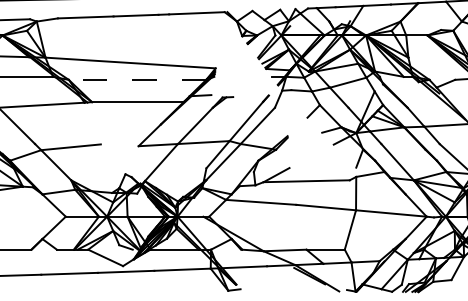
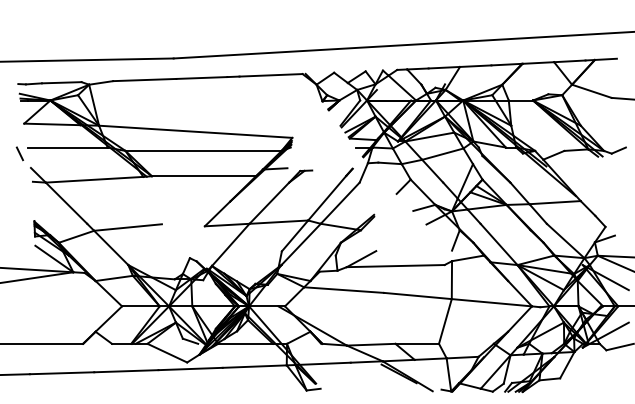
line: (137, 79) -> (203, 150), dashed -> solid

